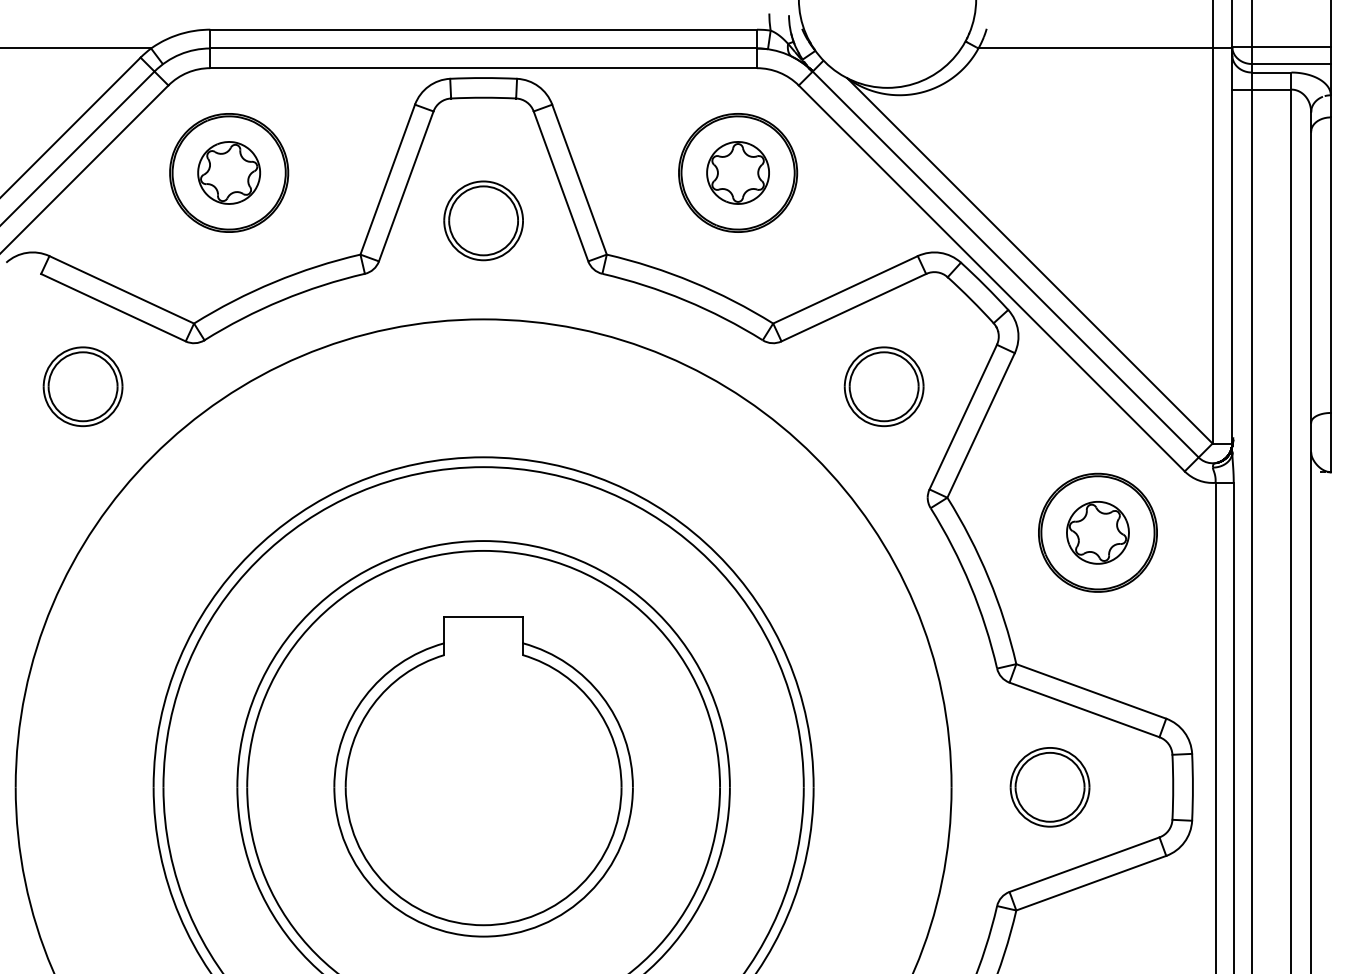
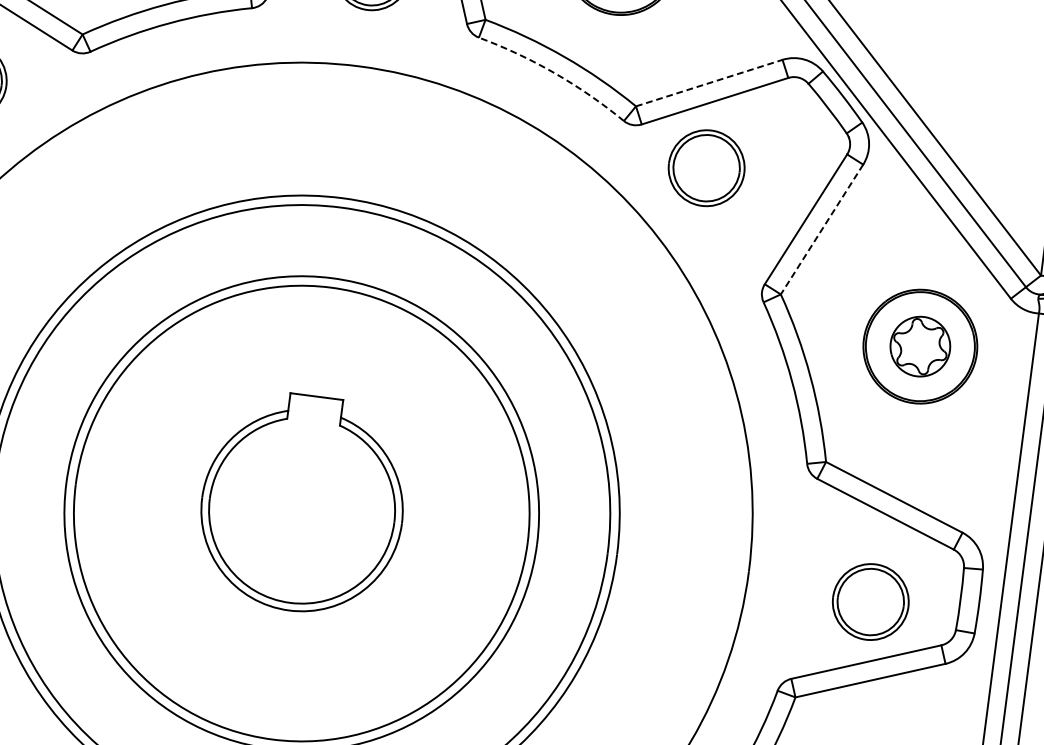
line: (845, 289) -> (709, 82), solid -> dashed
arc: (685, 300) -> (555, 73), solid -> dashed
part: (883, 386) -> (706, 167), moved
line: (981, 425) -> (822, 229), solid -> dashed
part: (483, 776) -> (302, 503), size x0.7
part: (1049, 787) -> (870, 602), moved

